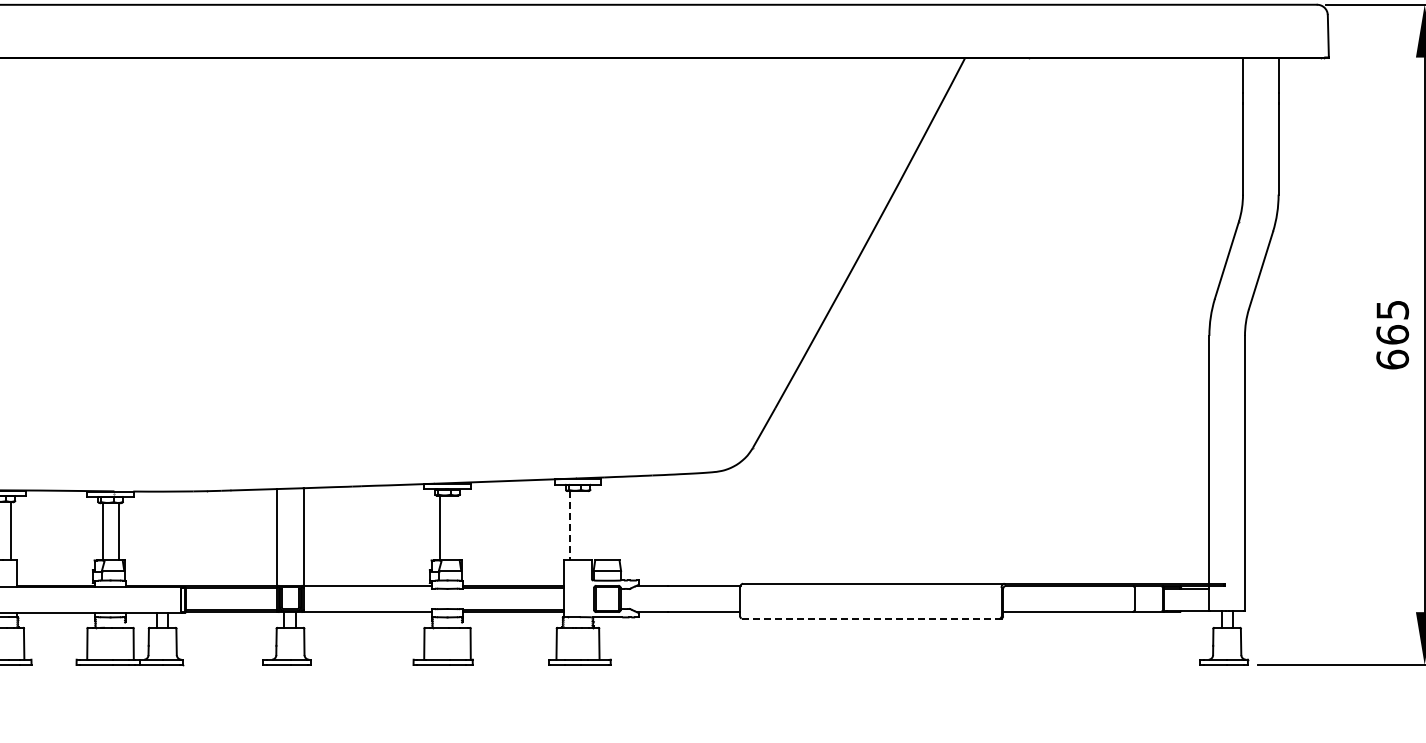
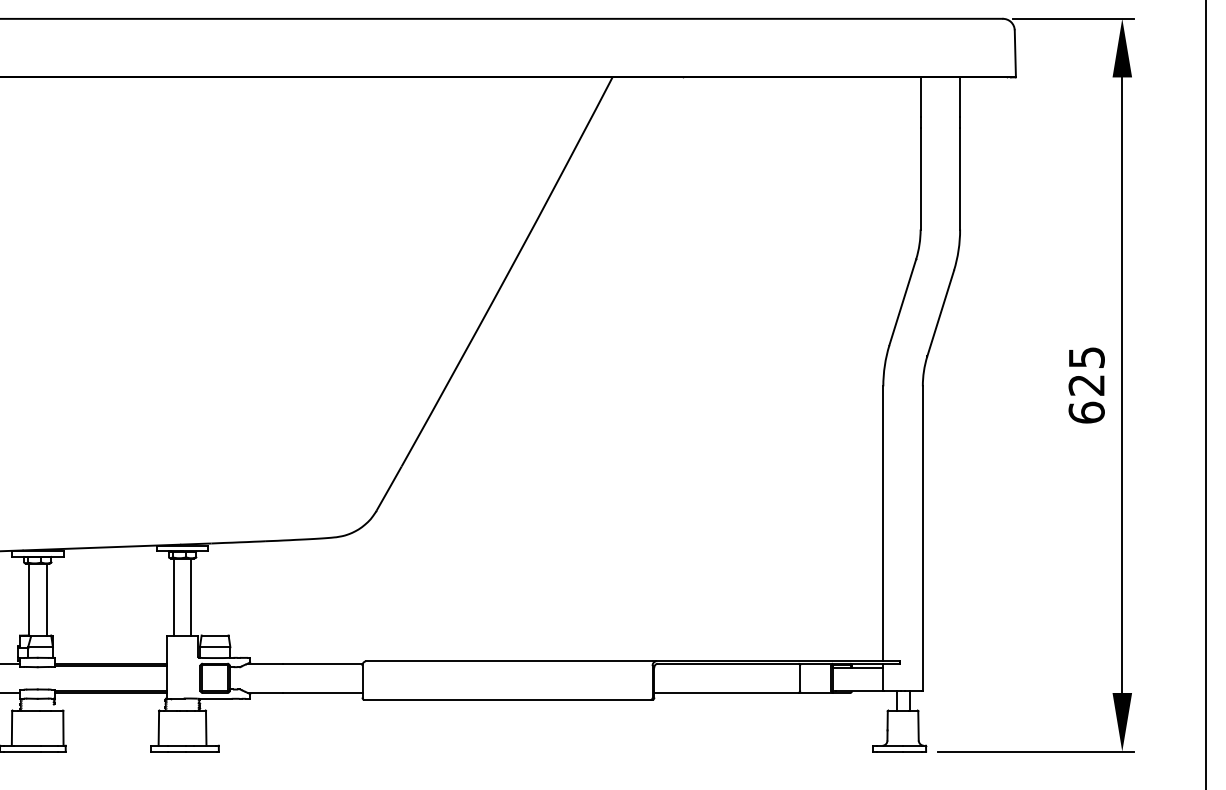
text: (1392, 334) -> (1086, 384), 665 -> 625
line: (570, 525) -> (174, 596), dashed -> solid
line: (585, 525) -> (190, 596), added
line: (455, 527) -> (46, 599), added
line: (871, 618) -> (508, 700), dashed -> solid

